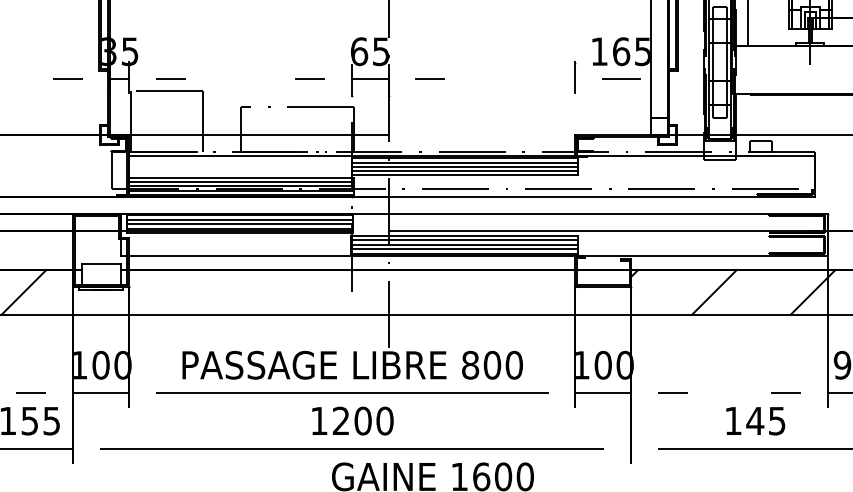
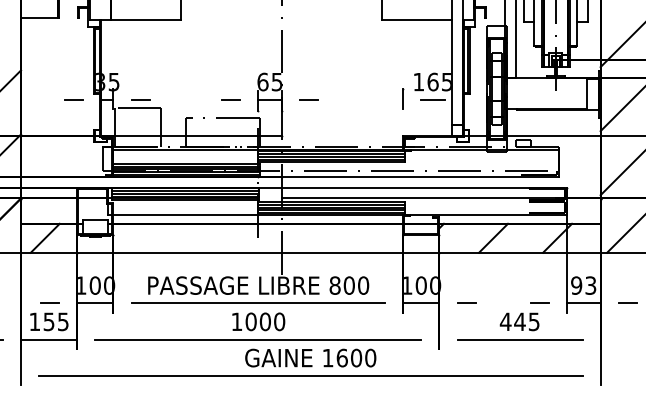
text: (340, 420) -> (250, 321), 1200 -> 1000
text: (732, 420) -> (505, 321), 145 -> 445

